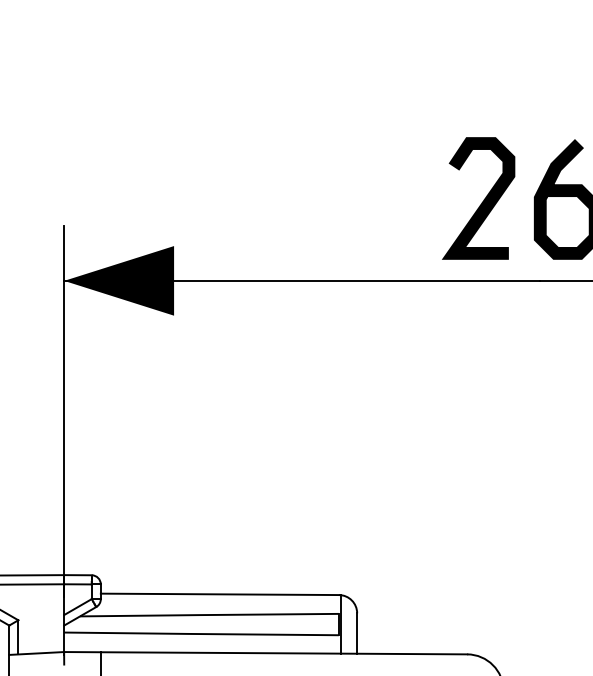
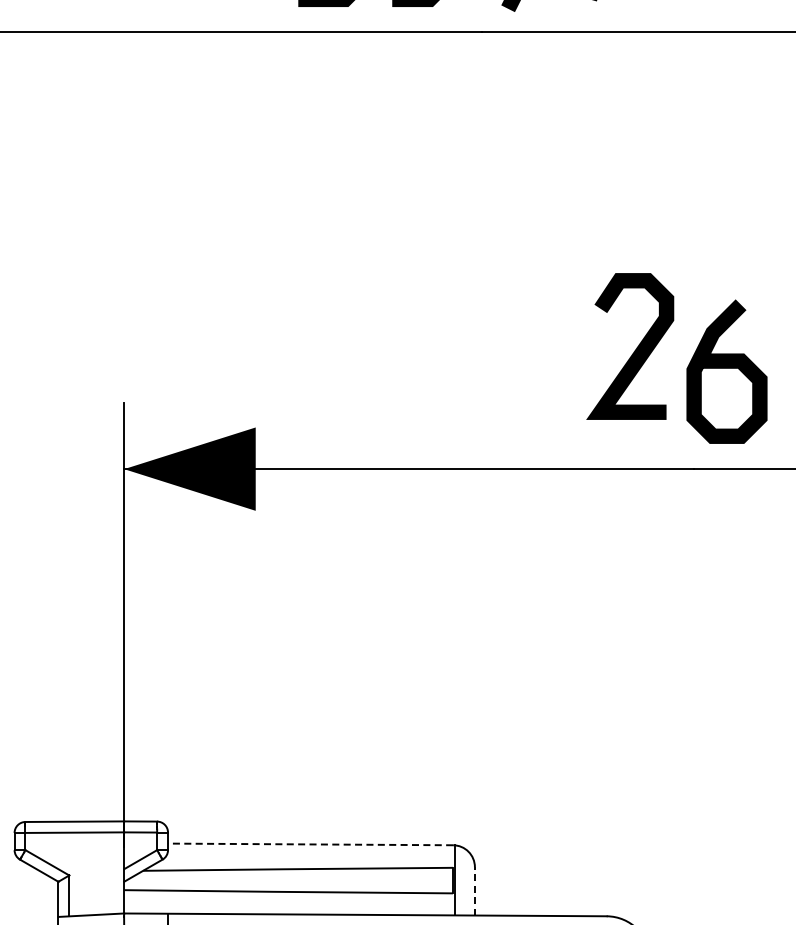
curve: (482, 201) -> (634, 350), moved
line: (219, 594) -> (310, 844), solid -> dashed
line: (356, 632) -> (474, 890), solid -> dashed

